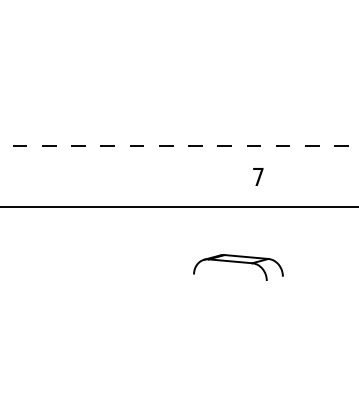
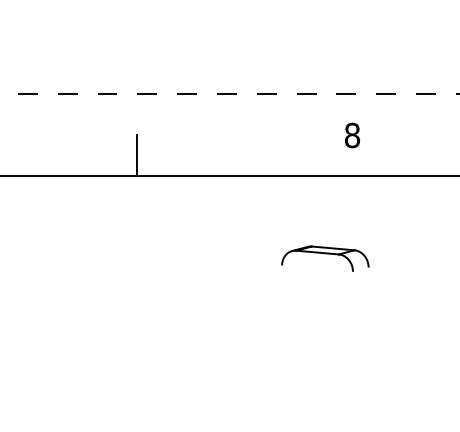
text: (257, 176) -> (351, 134), 7 -> 8
line: (100, 191) -> (137, 155), added
part: (238, 266) -> (325, 257), size x0.71

